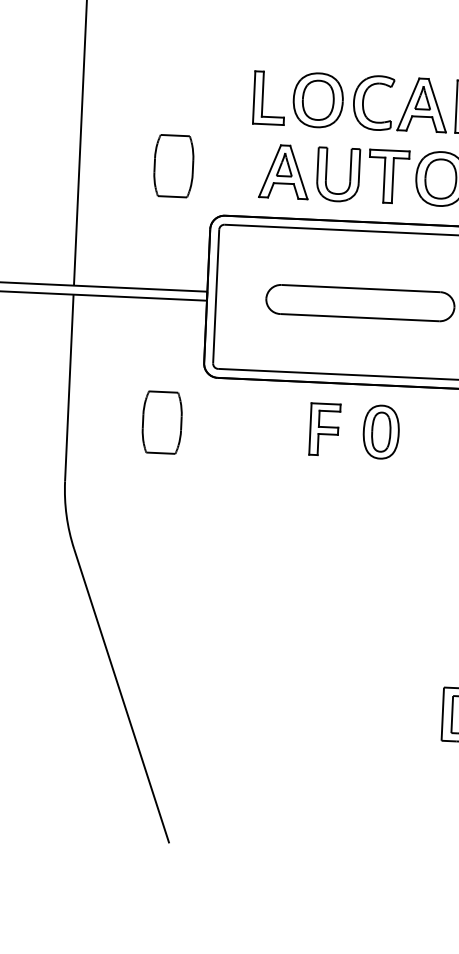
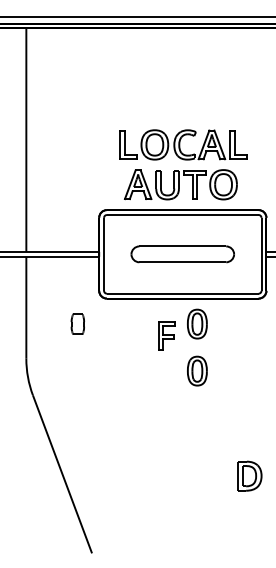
part: (173, 166) -> (77, 184), removed
part: (161, 422) -> (77, 324), size x0.6
part: (324, 428) -> (166, 335), moved
part: (377, 517) -> (197, 370), added

